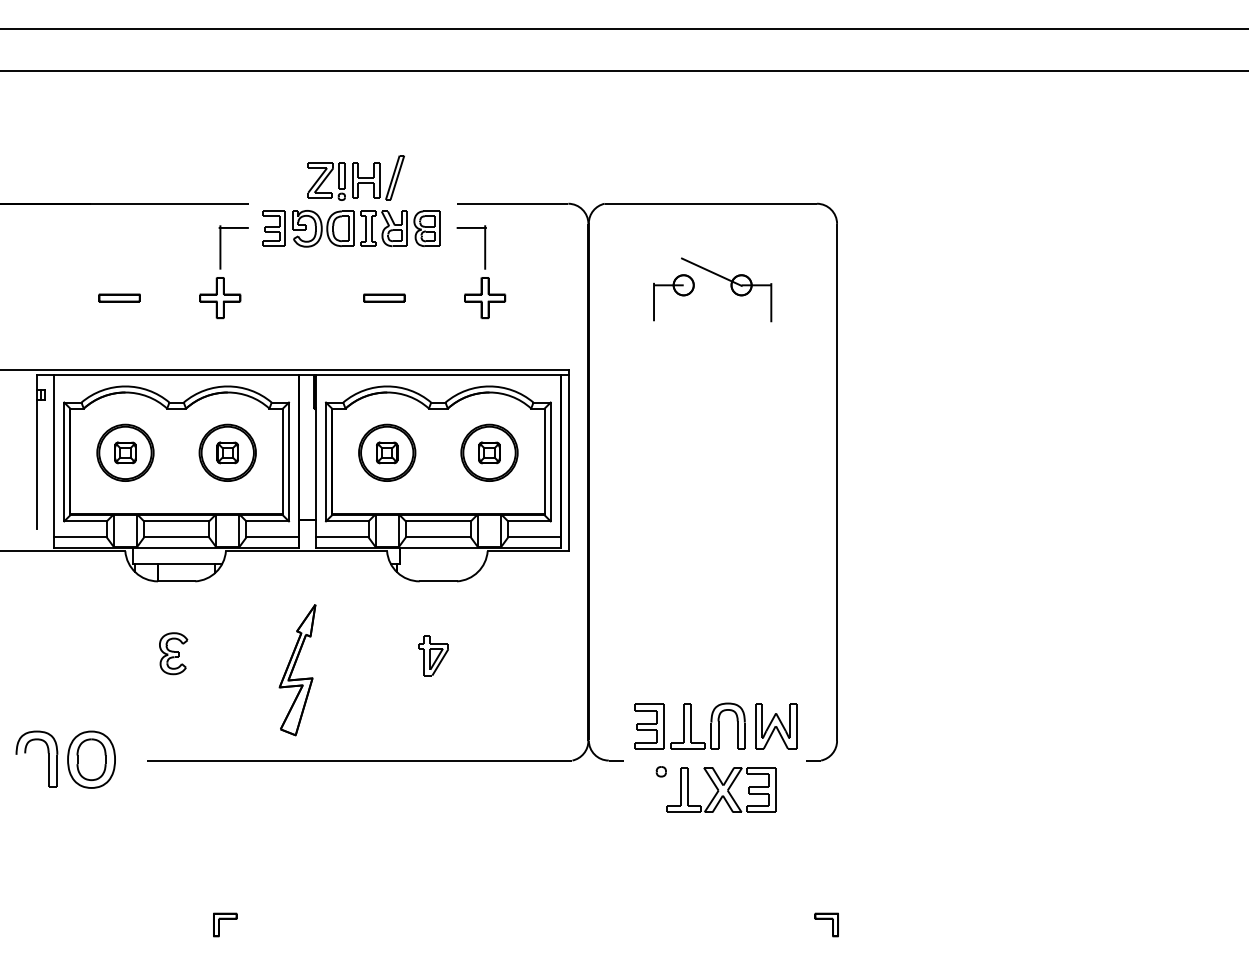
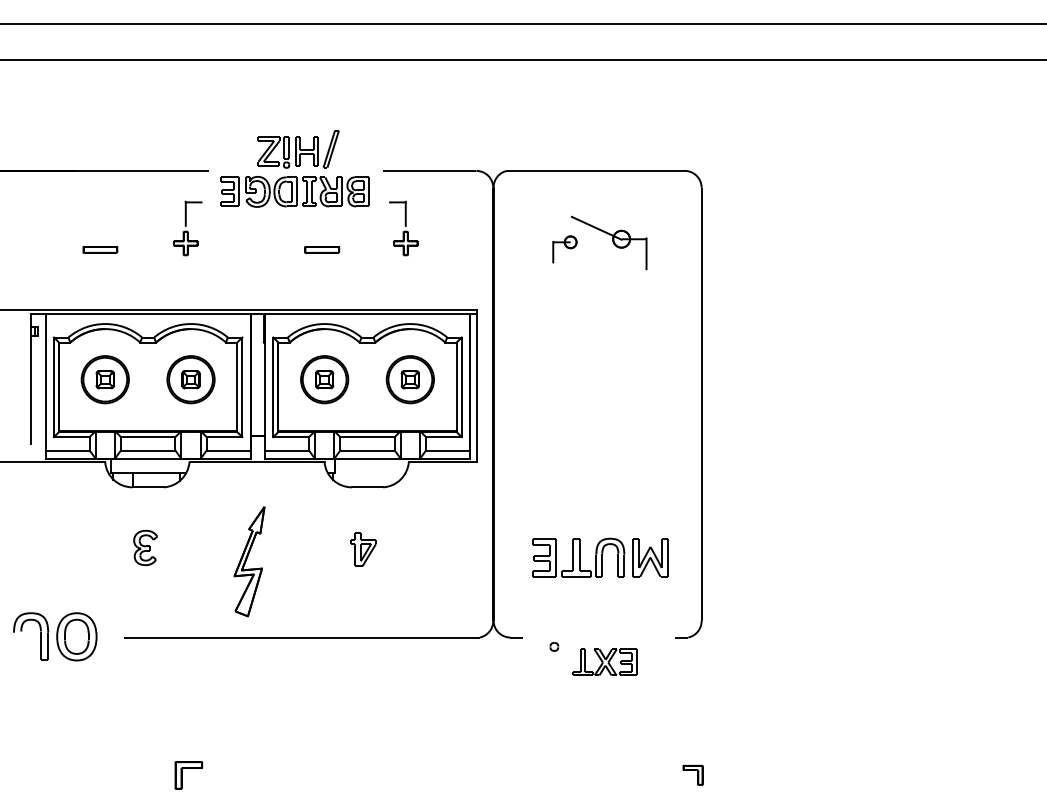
part: (223, 272) -> (187, 228), size x0.7
part: (481, 272) -> (403, 228), size x0.7
part: (673, 297) -> (564, 249), size x0.7
part: (716, 725) -> (600, 557), moved
part: (721, 790) -> (604, 662), size x0.7
part: (224, 924) -> (188, 774), size x1.4

